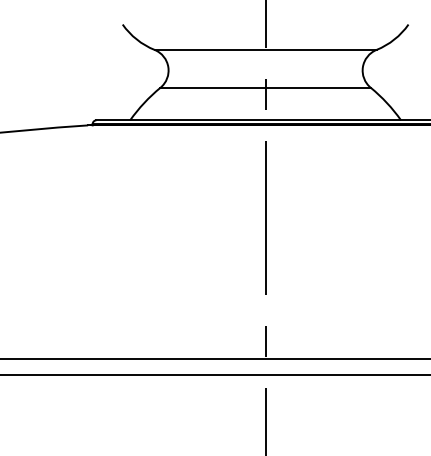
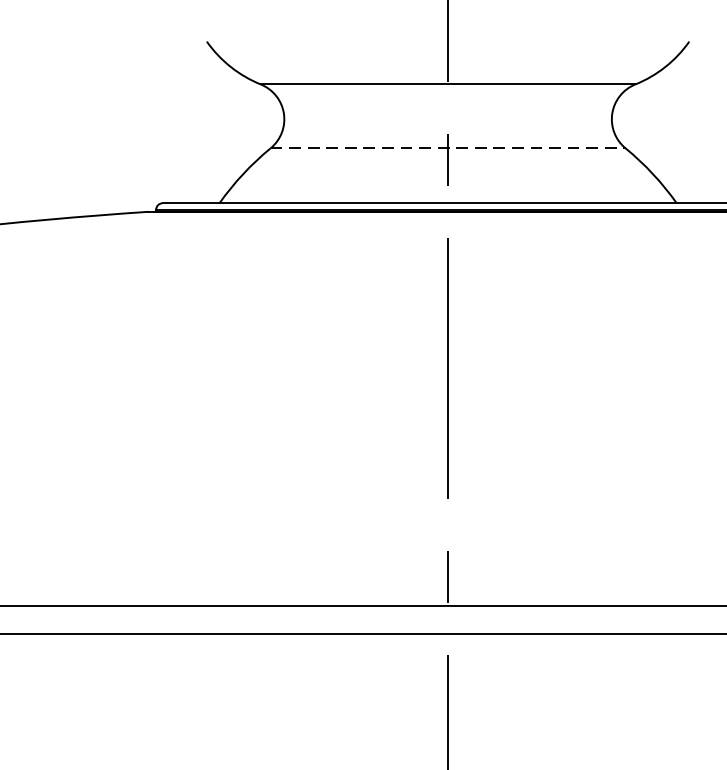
line: (266, 87) -> (449, 147), solid -> dashed

